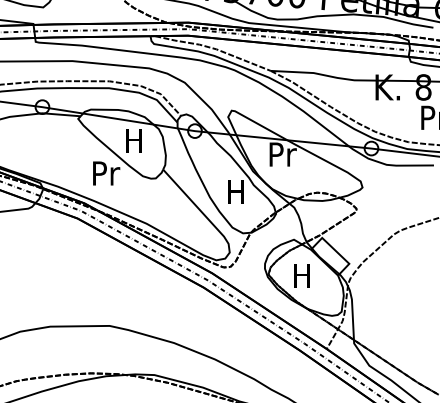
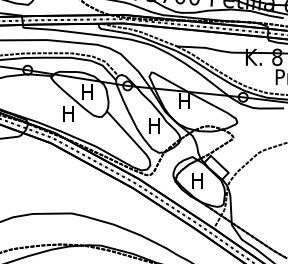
text: (283, 154) -> (185, 101), Pr -> H
text: (106, 173) -> (69, 113), Pr -> H

